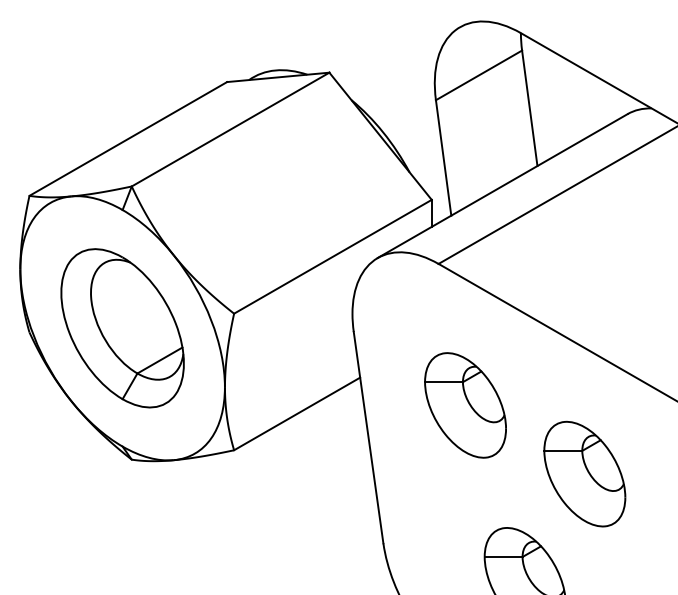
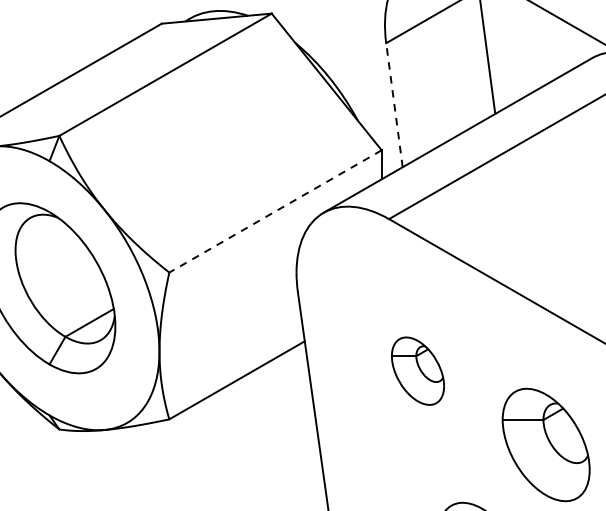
line: (443, 157) -> (394, 104), solid -> dashed
line: (332, 257) -> (275, 212), solid -> dashed
part: (465, 405) -> (417, 371), size x0.6

